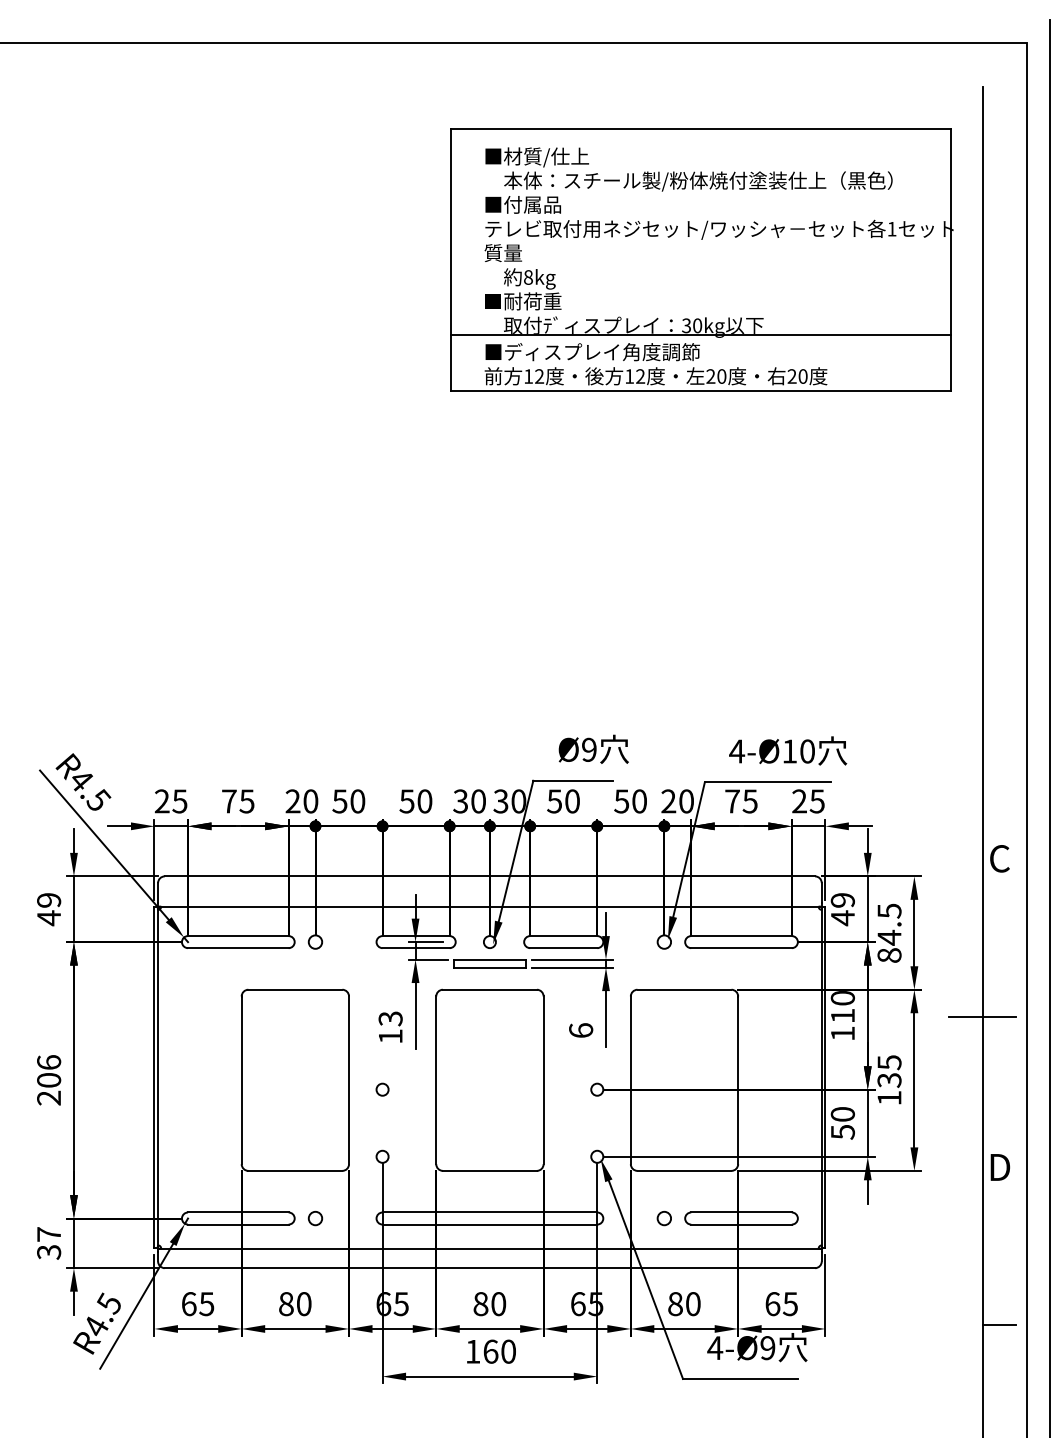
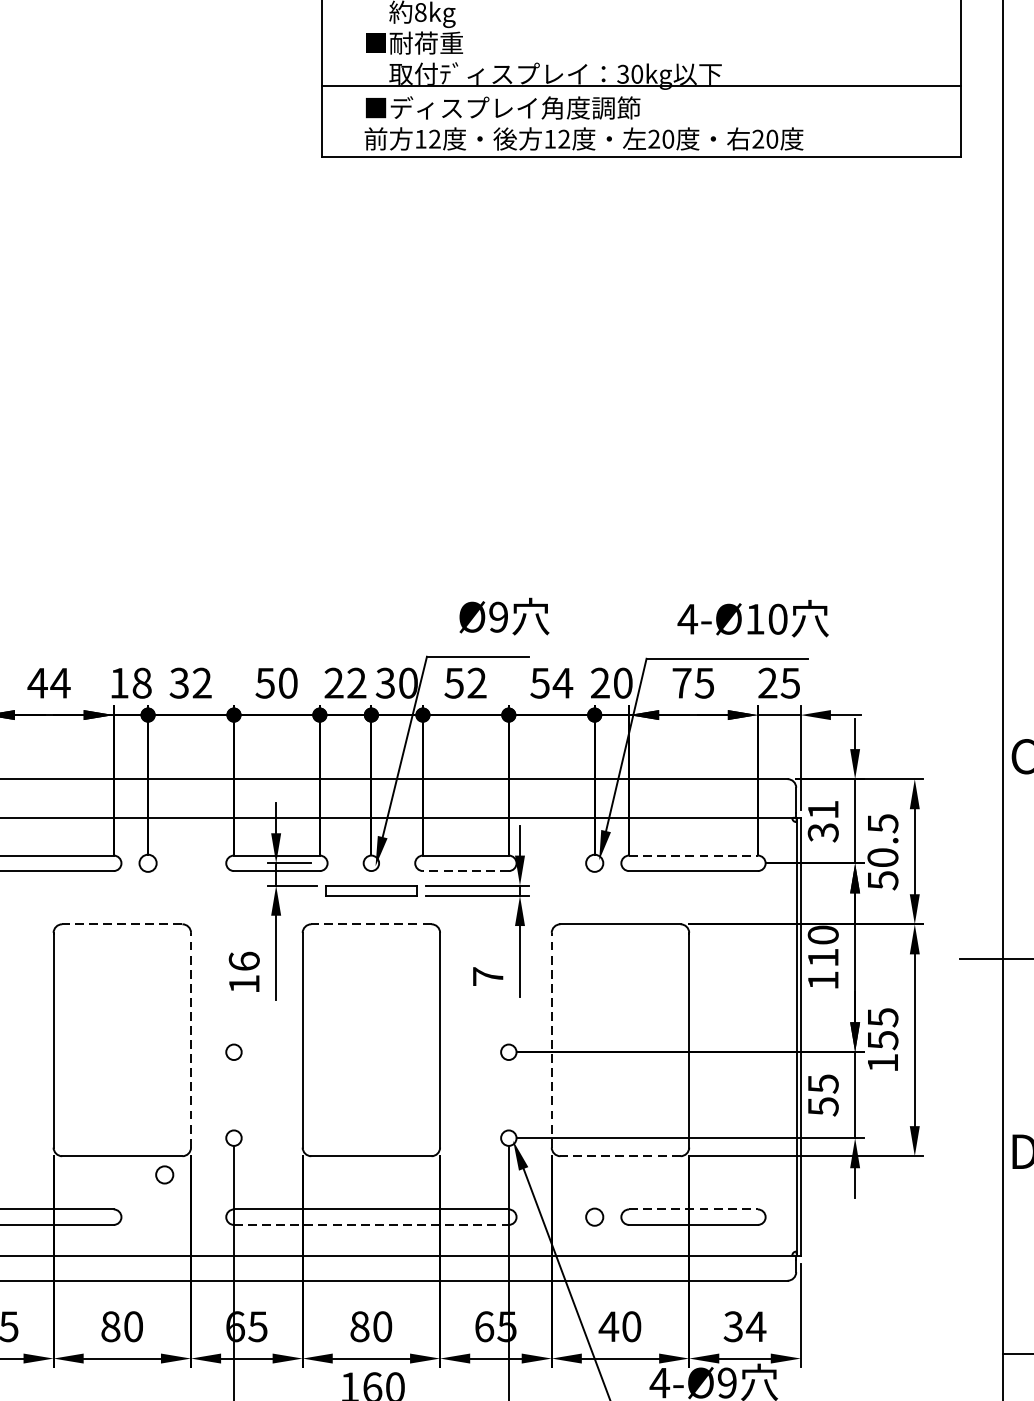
text: (238, 801) -> (49, 683), 75 -> 44
text: (301, 801) -> (130, 683), 20 -> 18
text: (349, 801) -> (191, 683), 50 -> 32
text: (469, 801) -> (345, 683), 30 -> 22
text: (572, 801) -> (477, 683), 50 -> 52
text: (639, 801) -> (562, 683), 50 -> 54
text: (842, 909) -> (822, 821), 49 -> 31
line: (742, 936) -> (694, 856), solid -> dashed
text: (889, 946) -> (882, 868), 84.5 -> 50.5
line: (563, 948) -> (465, 871), solid -> dashed
line: (295, 989) -> (122, 923), solid -> dashed
line: (489, 989) -> (370, 923), solid -> dashed
text: (390, 1018) -> (244, 961), 13 -> 16
text: (581, 1030) -> (488, 976), 6 -> 7
line: (349, 1080) -> (191, 1040), solid -> dashed
line: (630, 1080) -> (551, 1040), solid -> dashed
text: (889, 1080) -> (882, 1040), 135 -> 155
text: (842, 1114) -> (822, 1084), 50 -> 55
line: (684, 1170) -> (620, 1155), solid -> dashed
line: (742, 1212) -> (694, 1209), solid -> dashed
circle: (315, 1218) -> (164, 1174), moved
line: (490, 1224) -> (372, 1224), solid -> dashed
text: (675, 1304) -> (608, 1327), 80 -> 40
text: (781, 1304) -> (744, 1327), 65 -> 34

